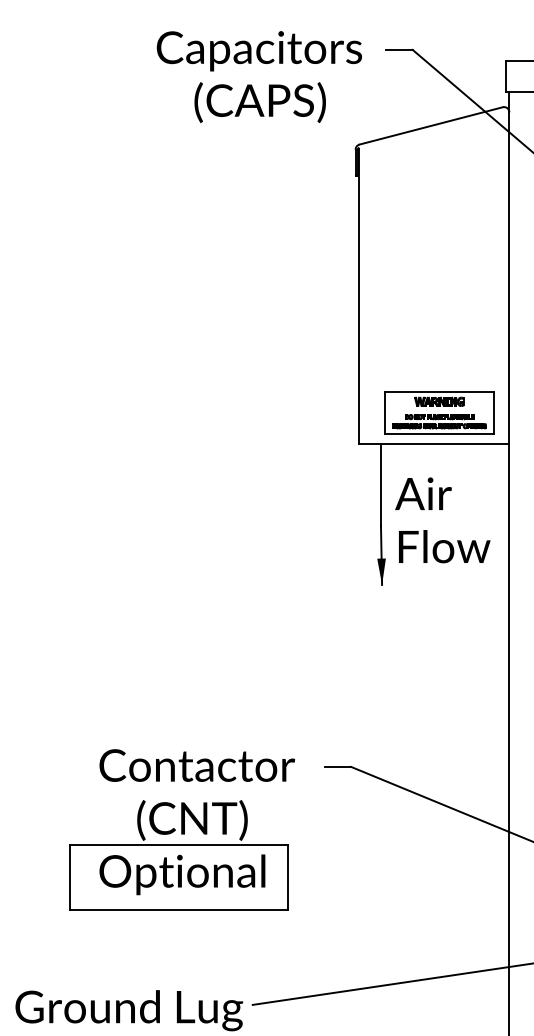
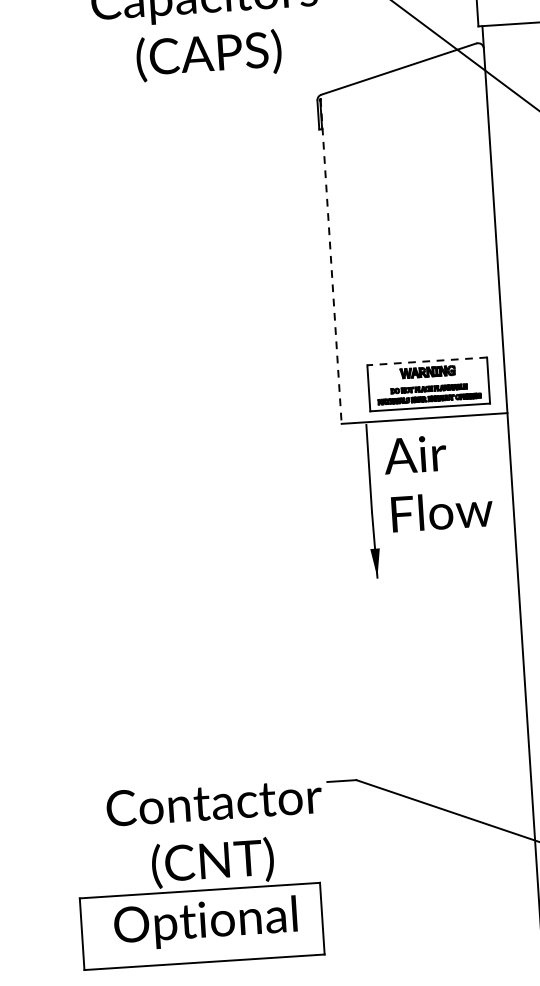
line: (358, 296) -> (330, 261), solid -> dashed
line: (439, 392) -> (426, 361), solid -> dashed
text: (442, 520) -> (438, 482), moved
part: (181, 829) -> (201, 873), moved

